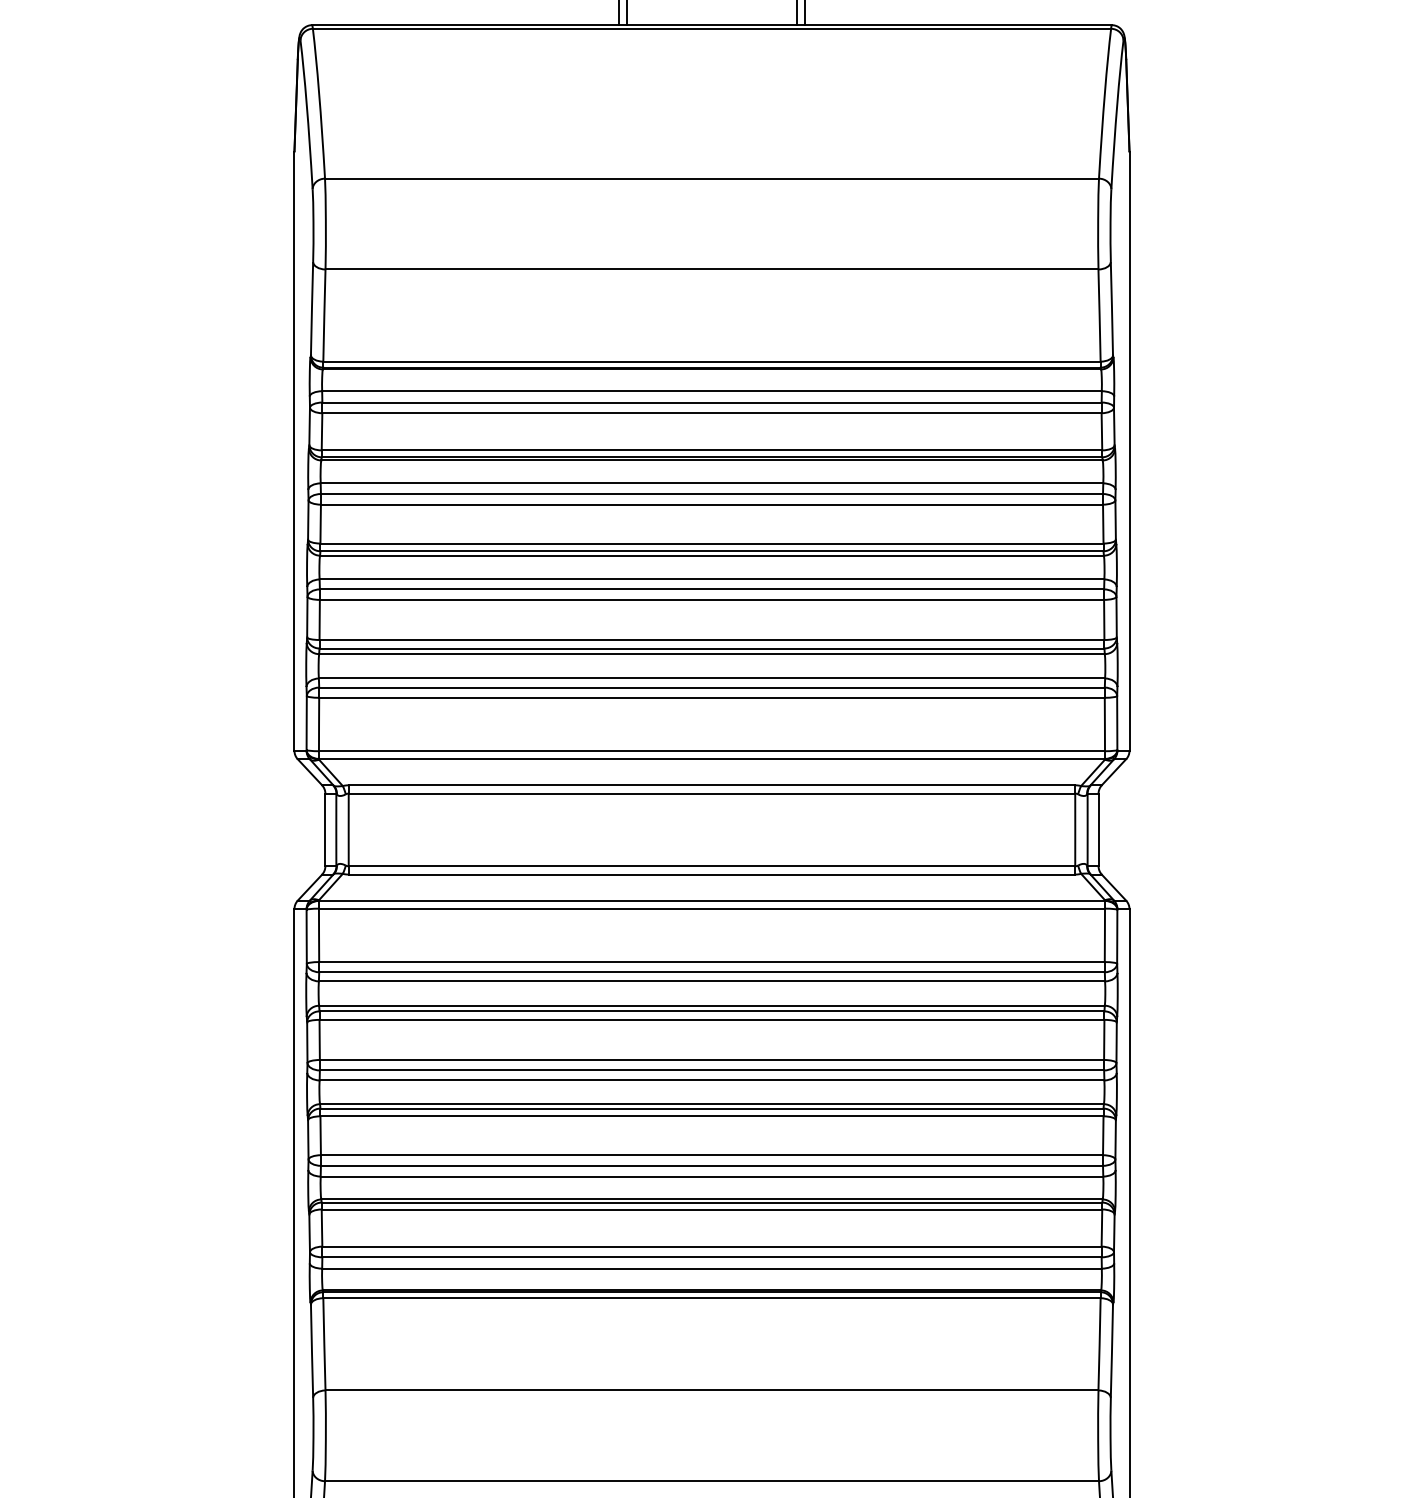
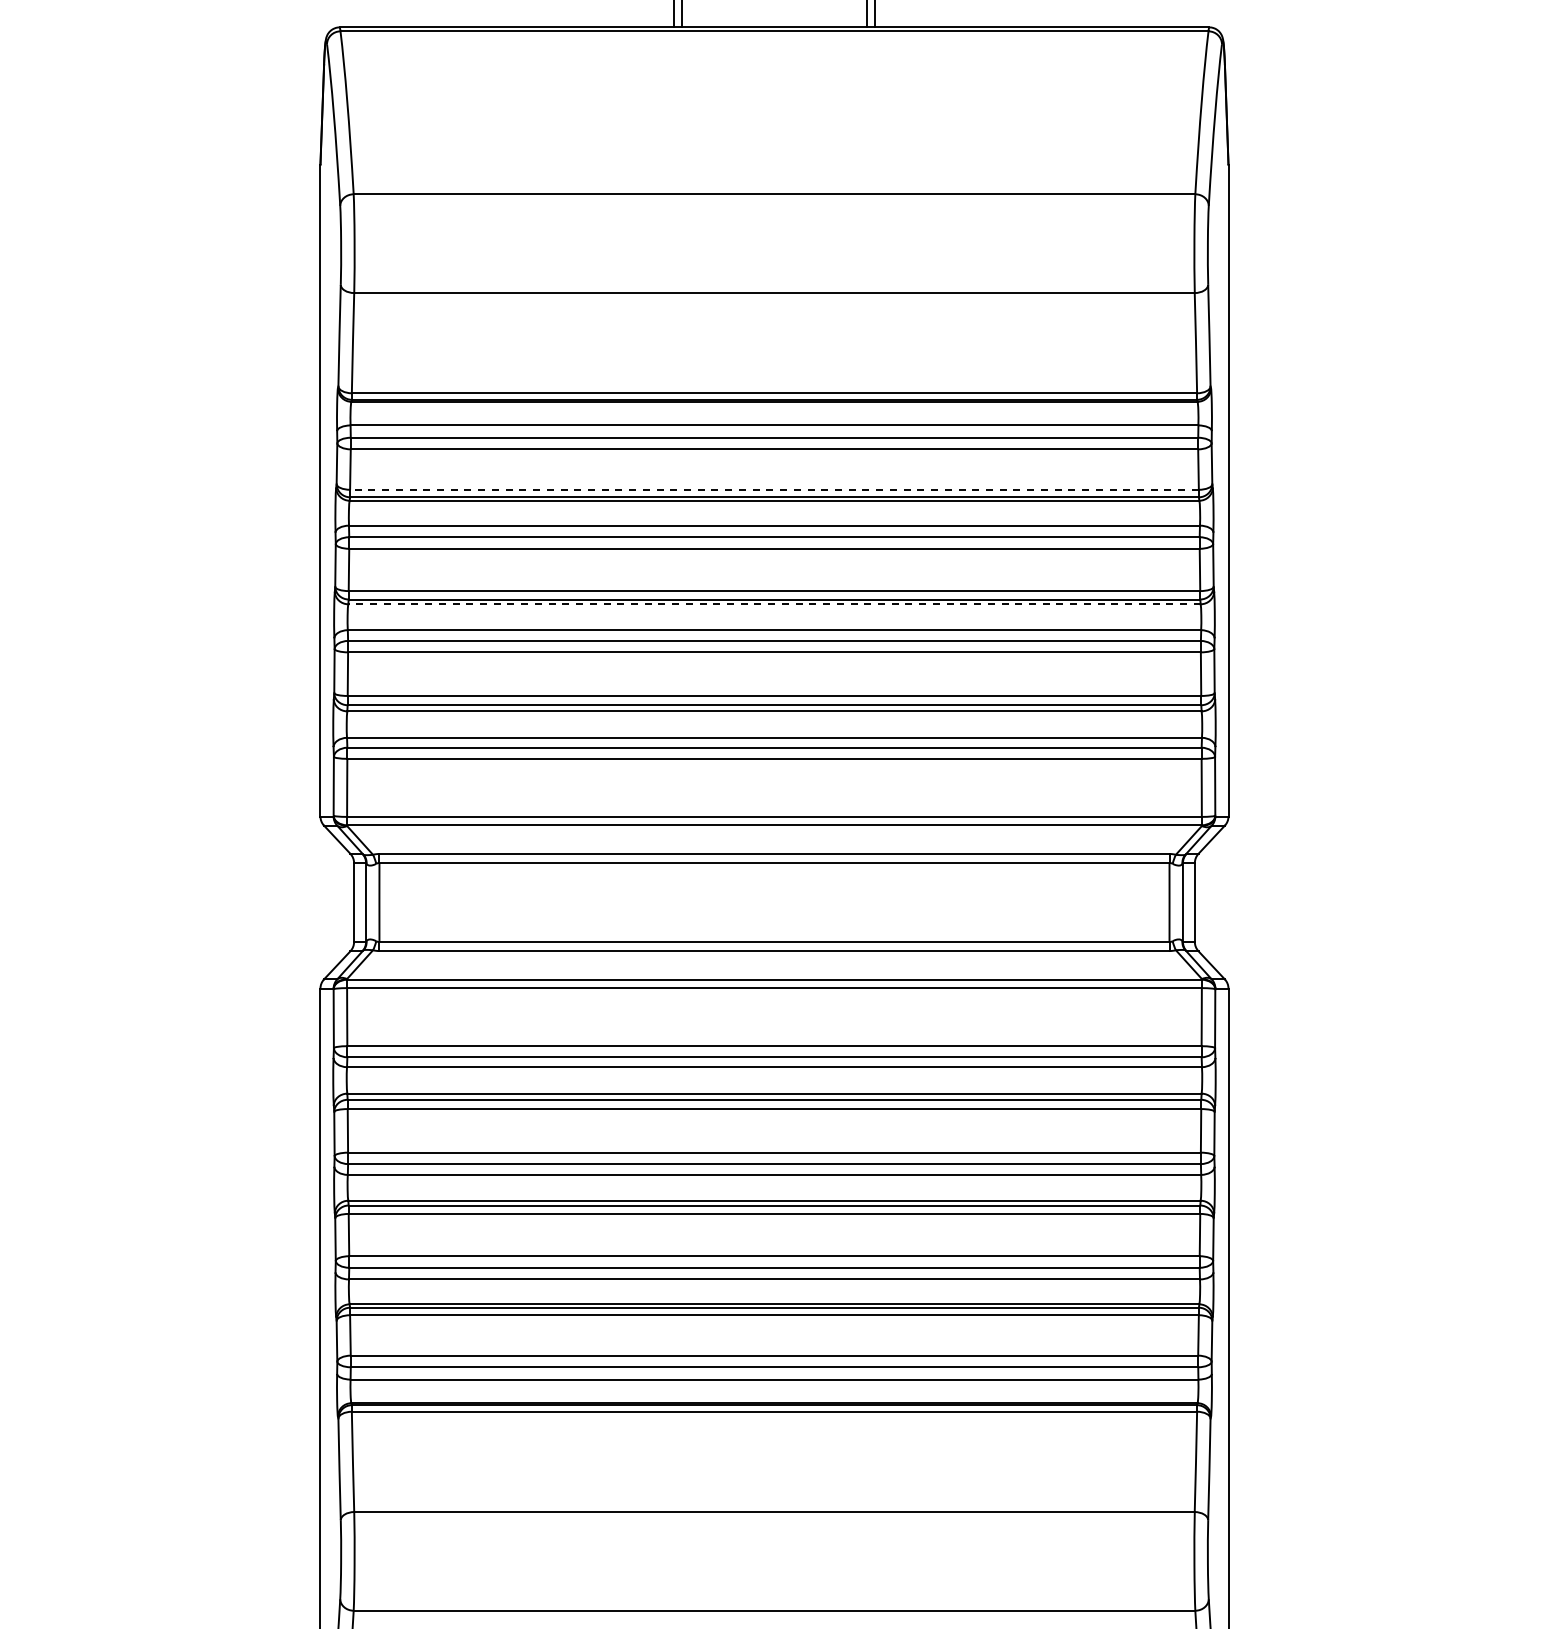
line: (712, 450) -> (774, 489), solid -> dashed
line: (712, 555) -> (774, 604), solid -> dashed

